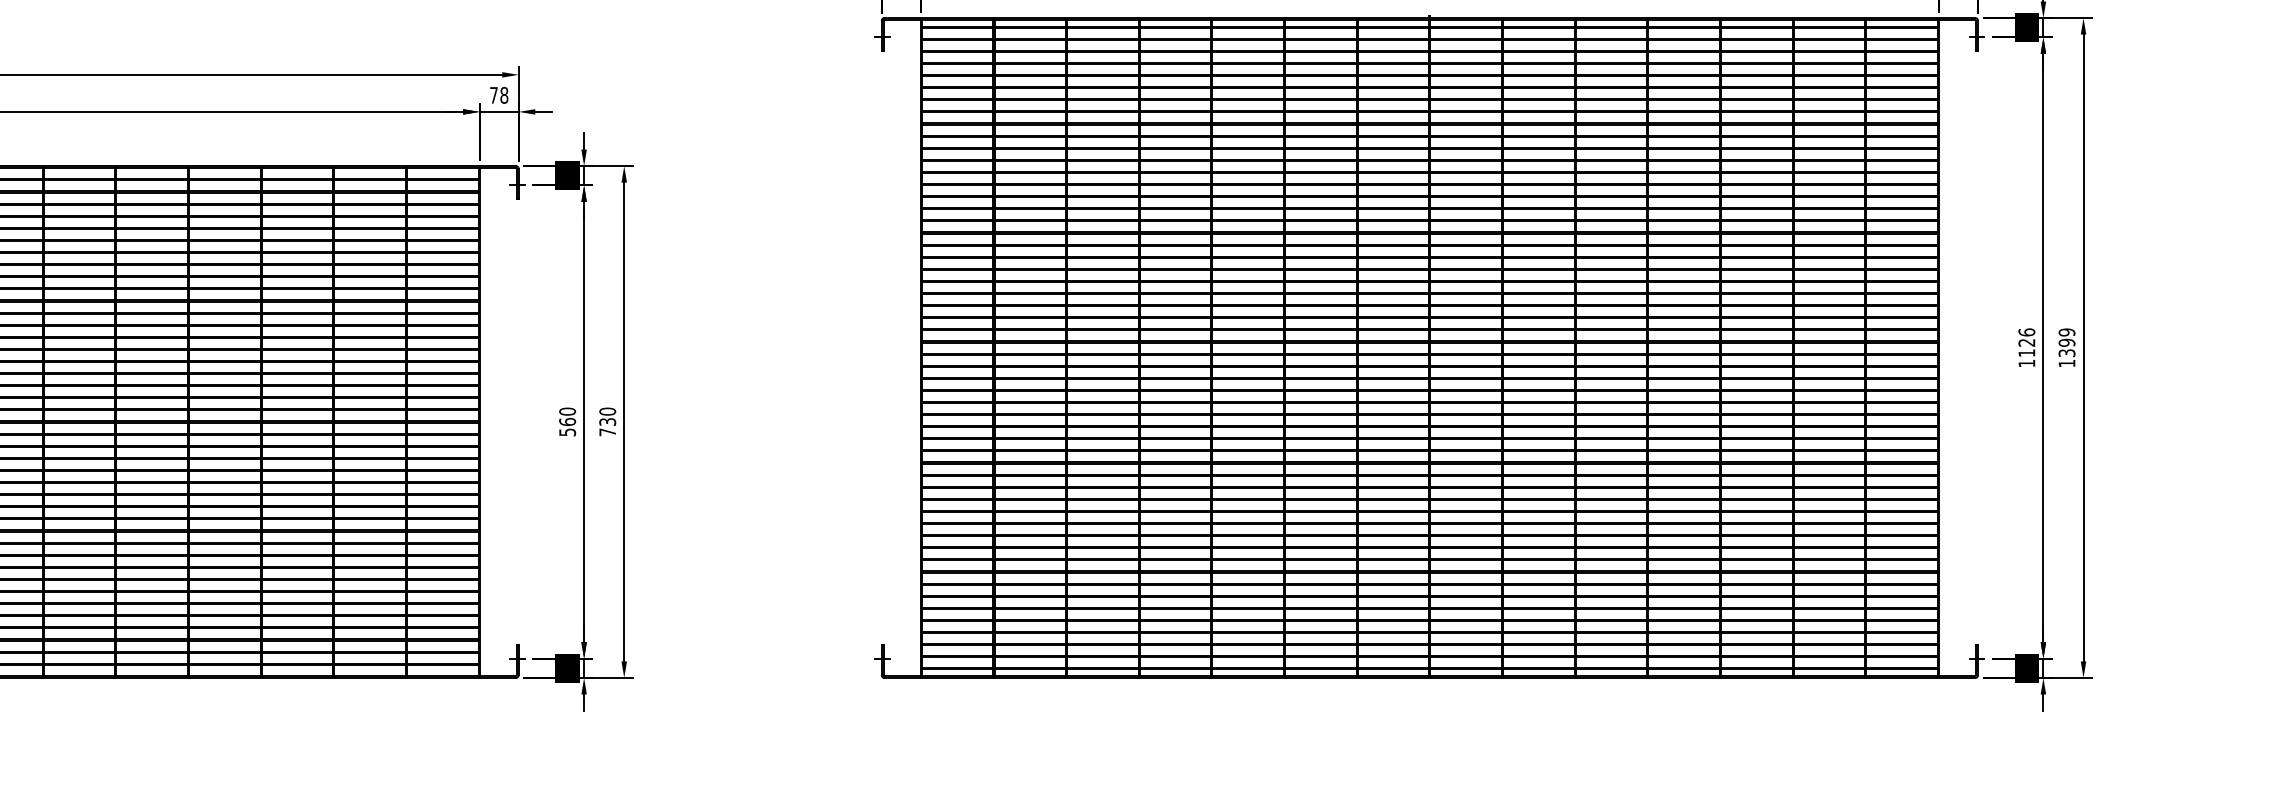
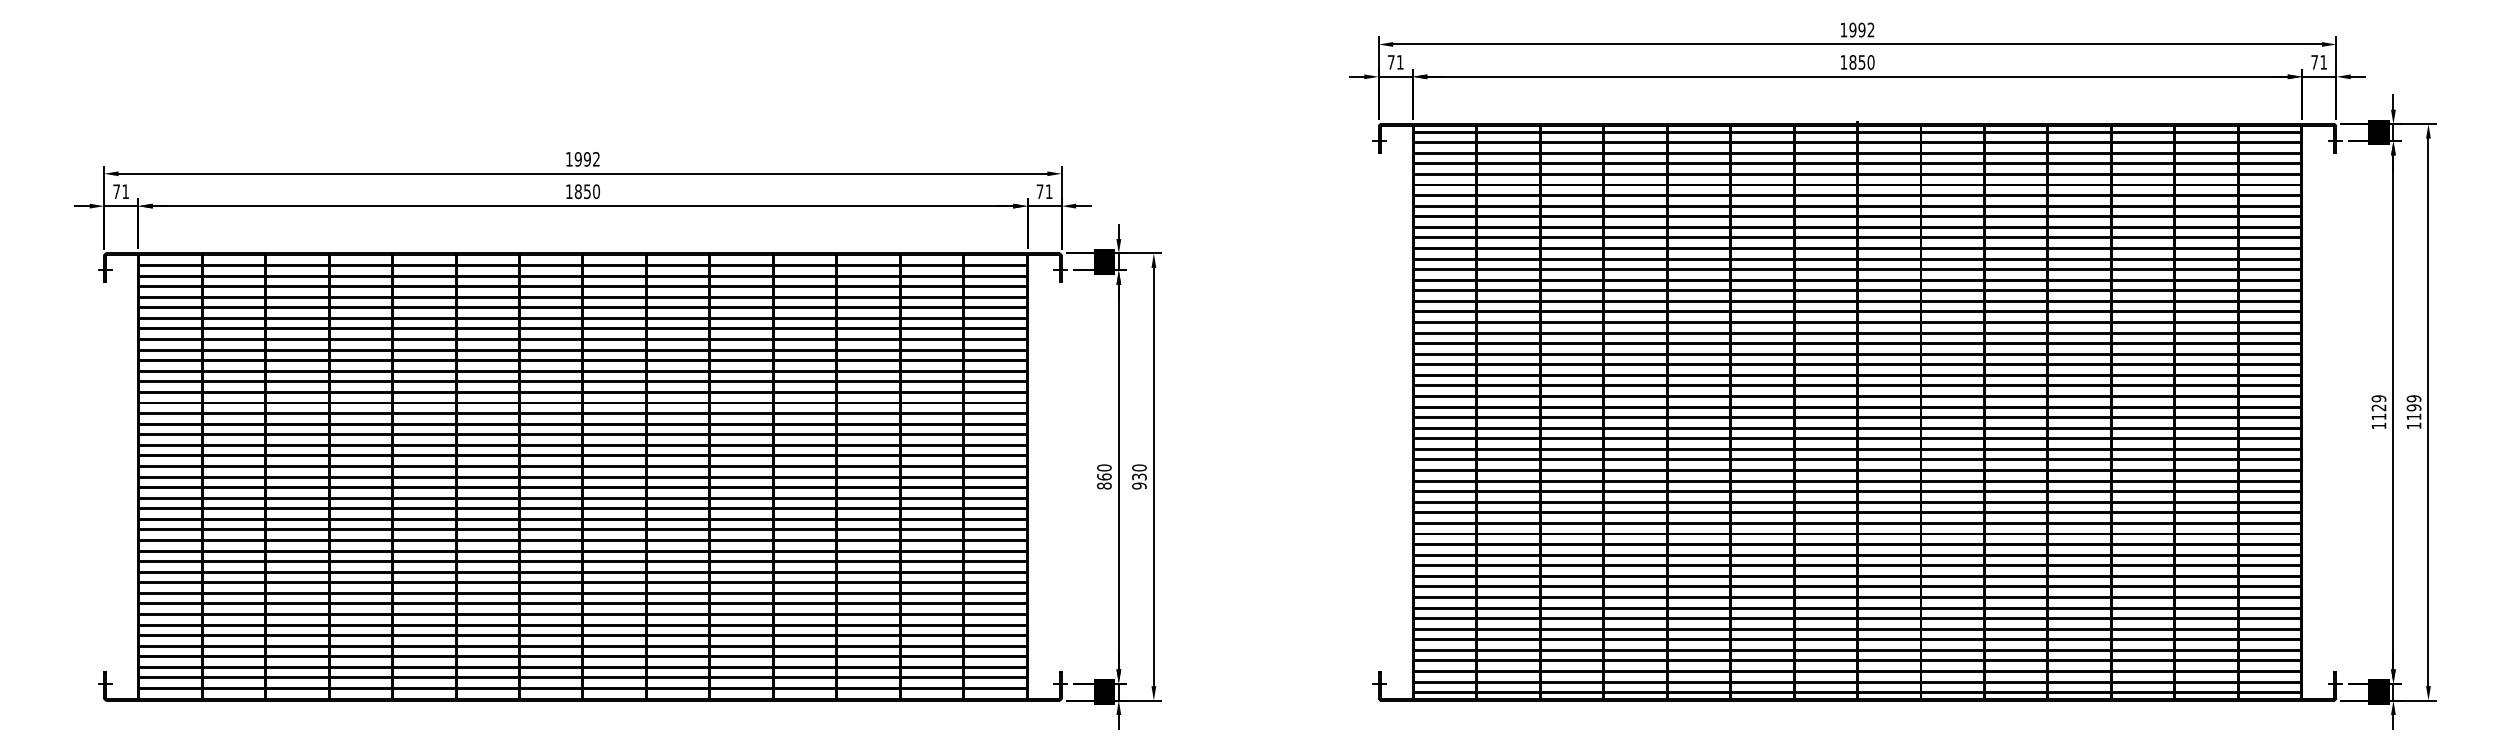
text: (503, 95) -> (1048, 191), 78 -> 71
text: (2026, 332) -> (2378, 398), 1126 -> 1129
text: (2066, 352) -> (2413, 416), 1399 -> 1199
text: (567, 431) -> (1104, 485), 560 -> 860
text: (607, 431) -> (1139, 485), 730 -> 930

